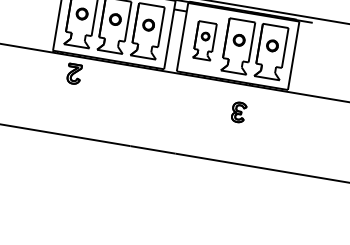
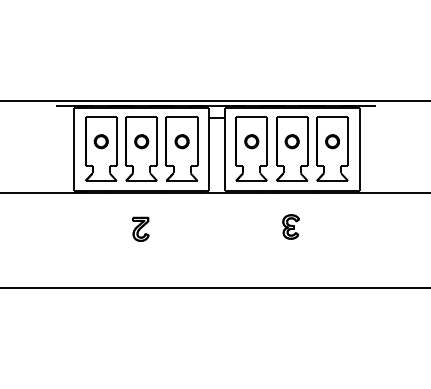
part: (204, 40) -> (251, 148), size x1.43
part: (74, 73) -> (140, 228), moved
part: (238, 111) -> (290, 226), moved

